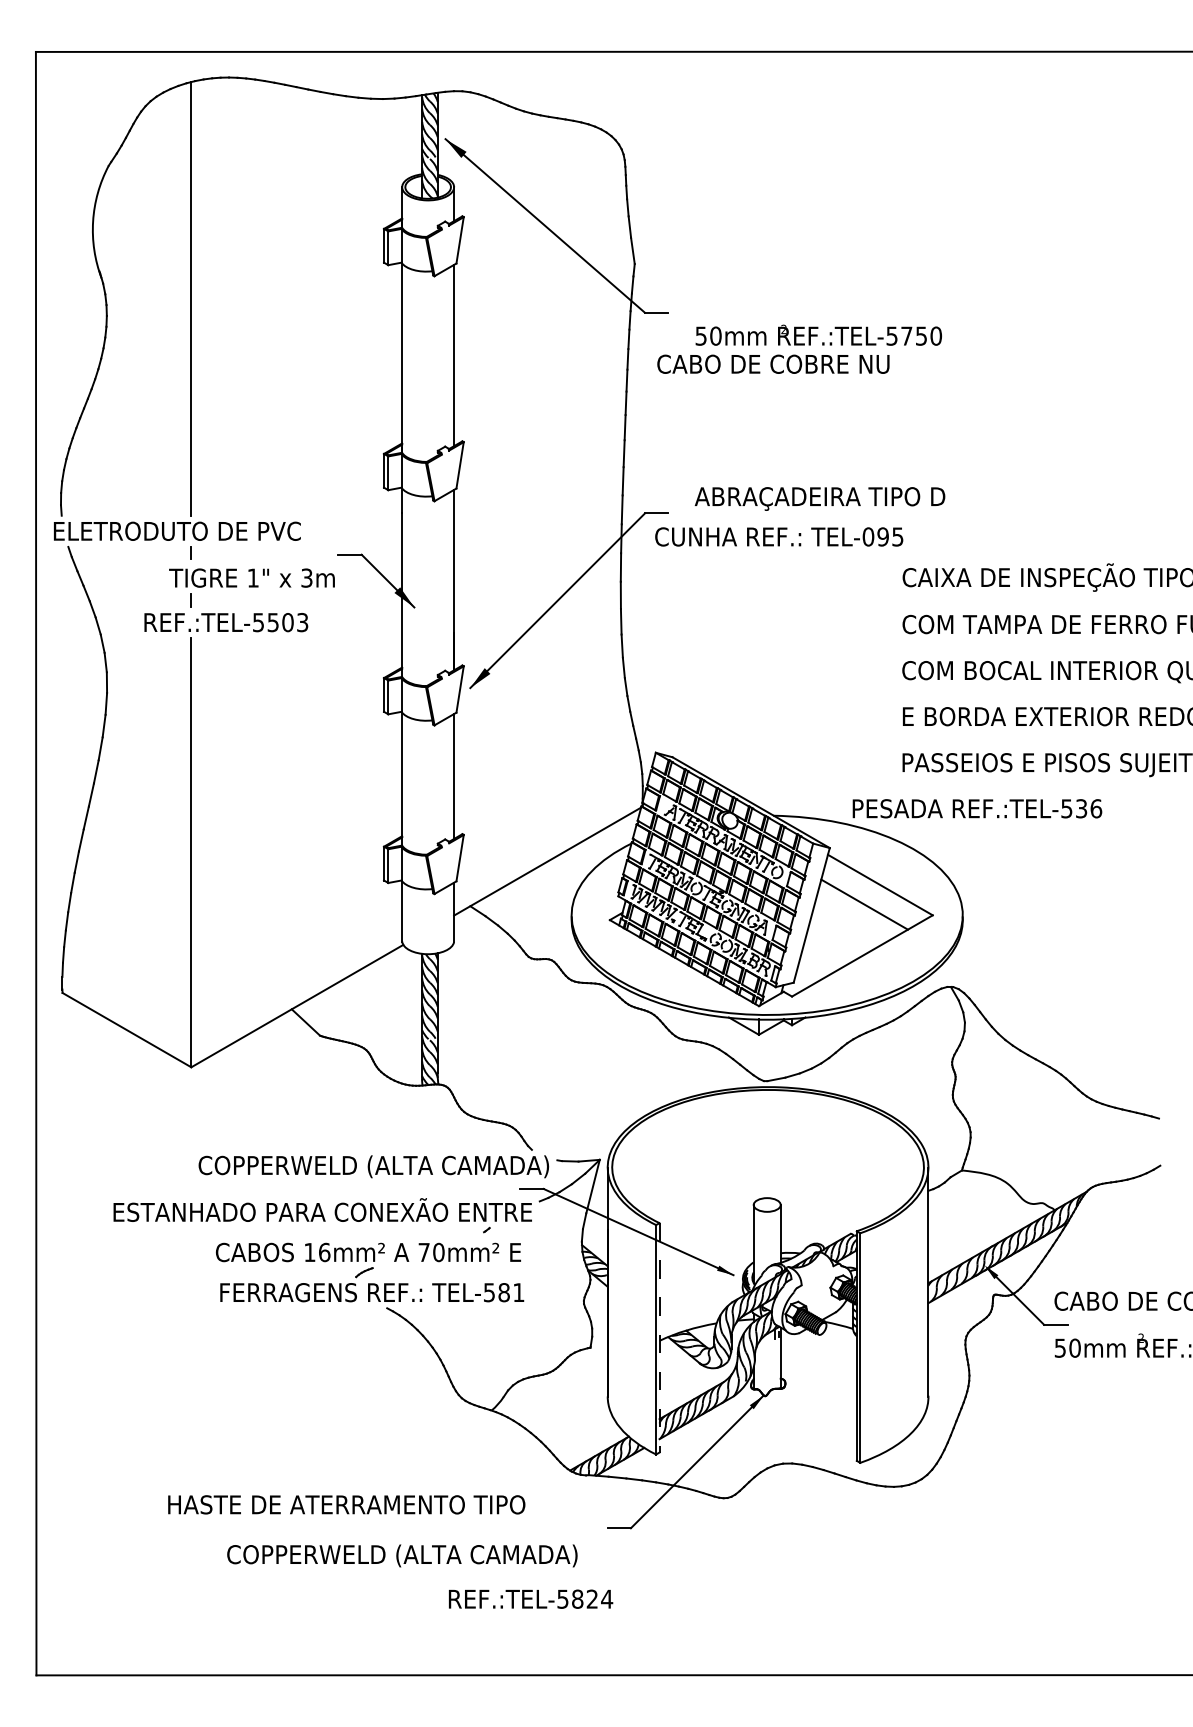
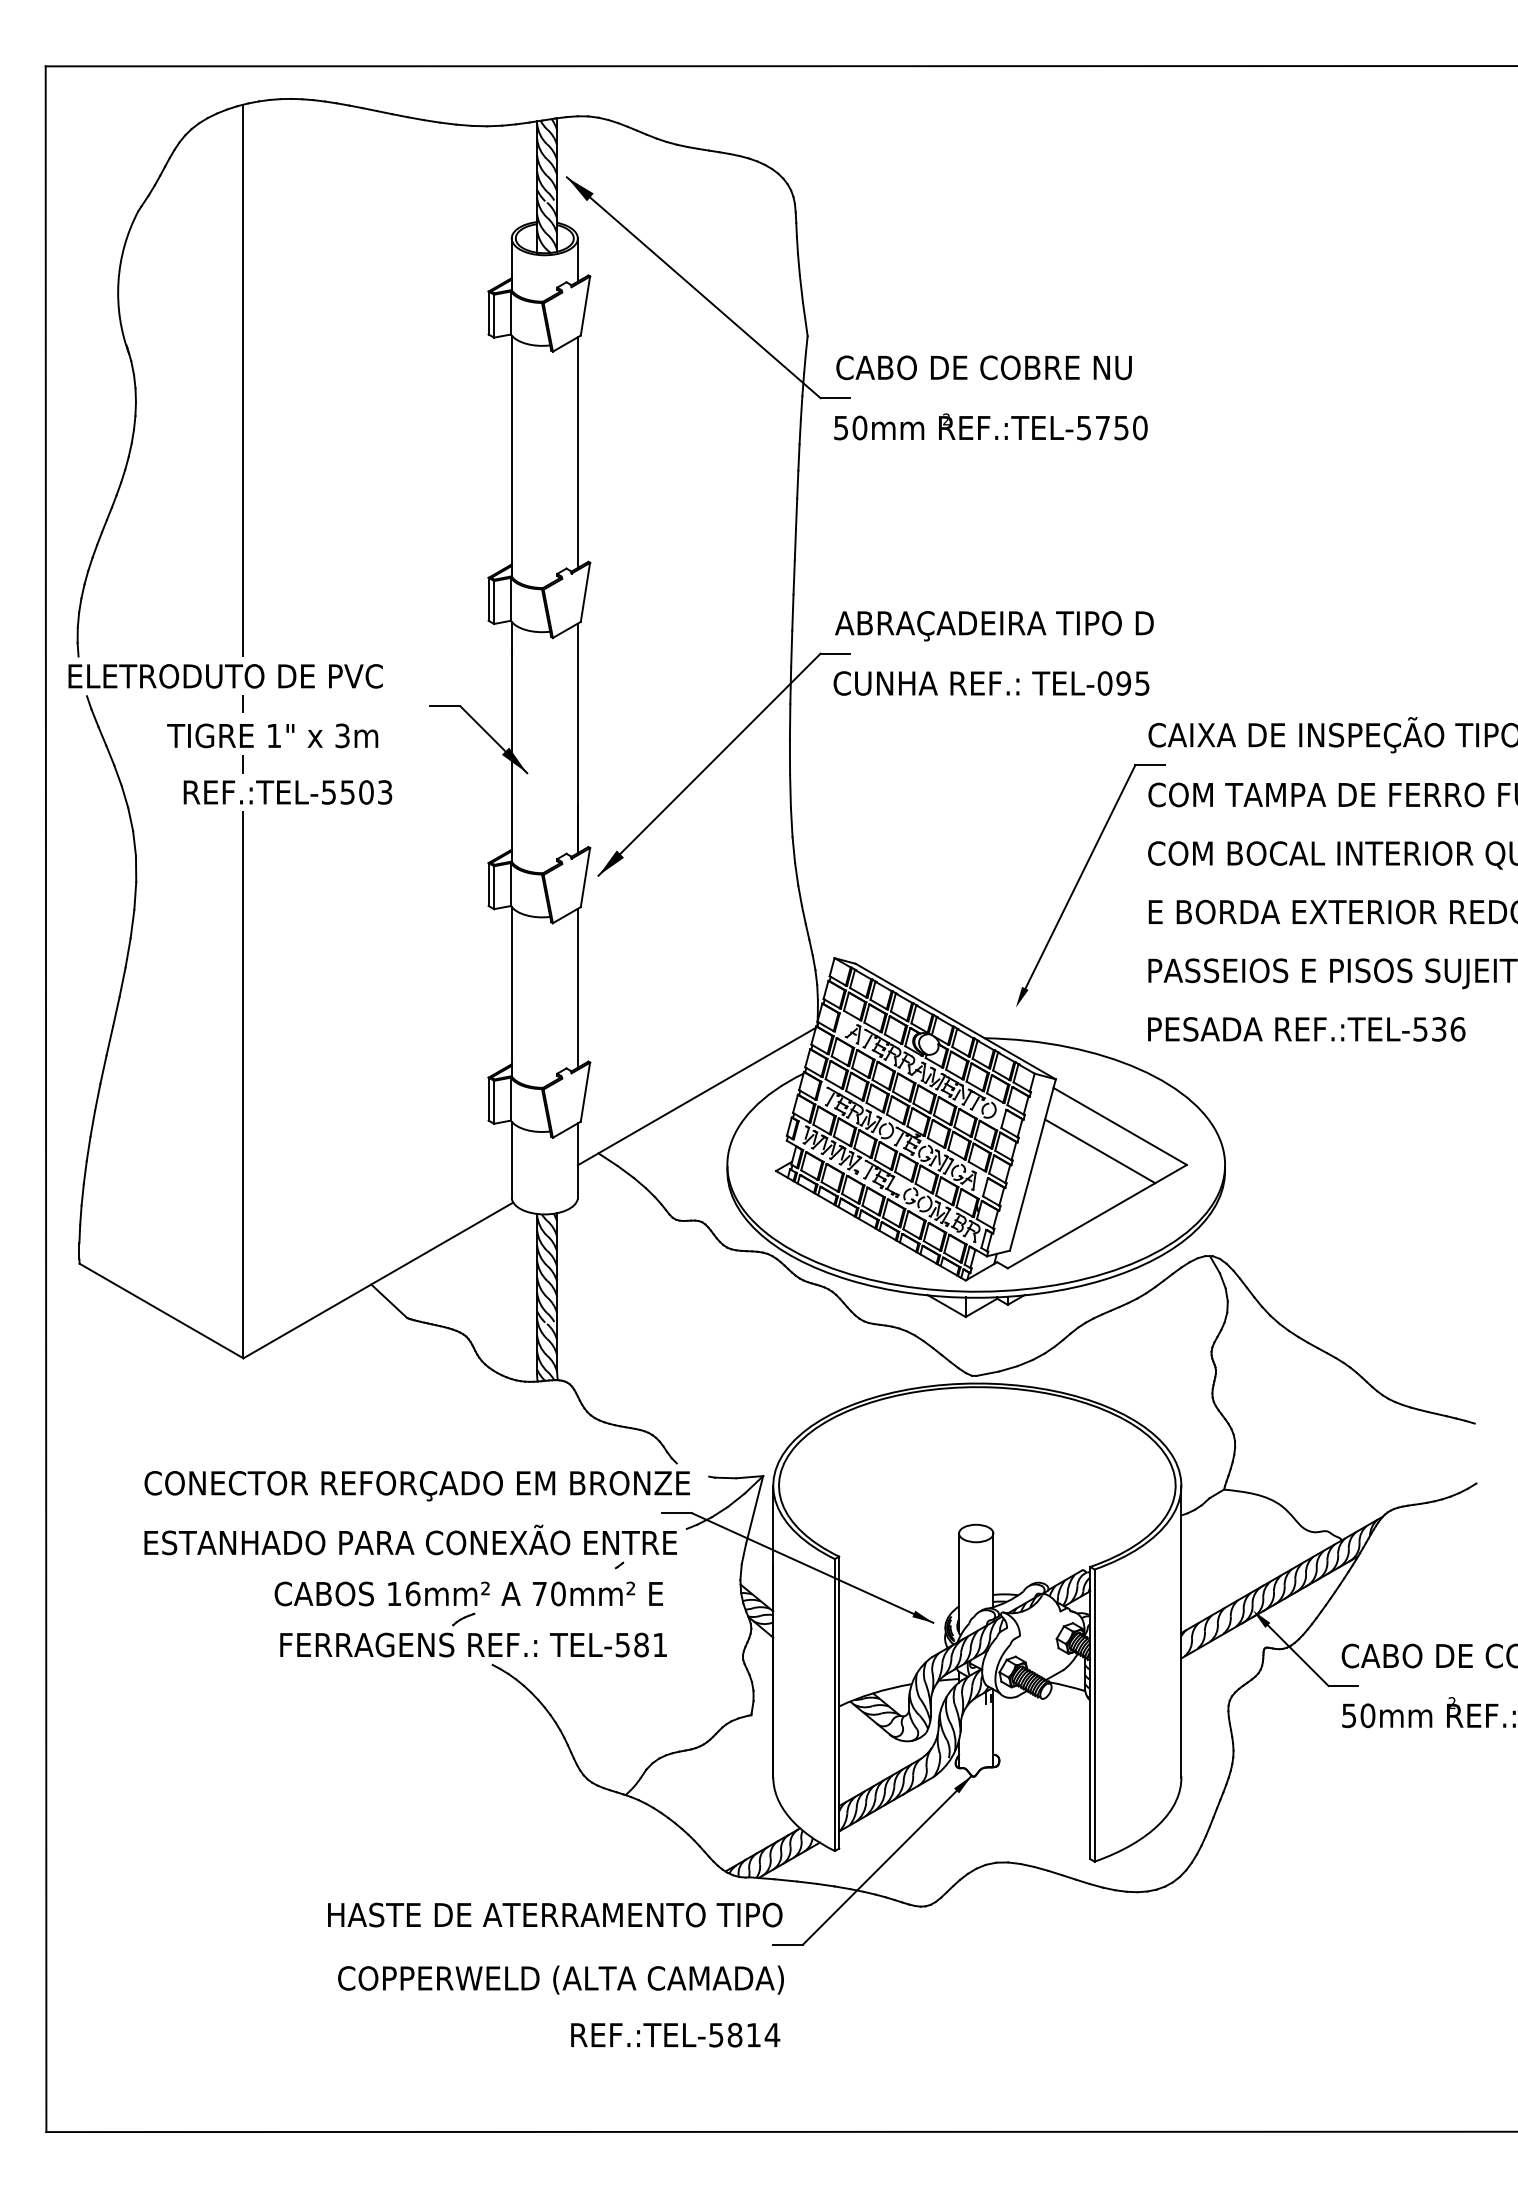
text: (818, 334) -> (990, 426), moved
text: (772, 364) -> (983, 367), moved
text: (820, 499) -> (994, 626), moved
text: (251, 577) -> (272, 735), moved
part: (849, 690) -> (1080, 879), added
text: (977, 808) -> (1306, 1029), moved
text: (331, 1167) -> (421, 1485), COPPERWELD (ALTA CAMADA) -> CONECTOR REFORÇADO EM BRONZE
line: (659, 1337) -> (839, 1702), dashed -> solid
text: (346, 1504) -> (555, 1914), moved
text: (401, 1555) -> (560, 1979), moved
text: (592, 1598) -> (753, 2034), REF.:TEL-5824 -> REF.:TEL-5814

